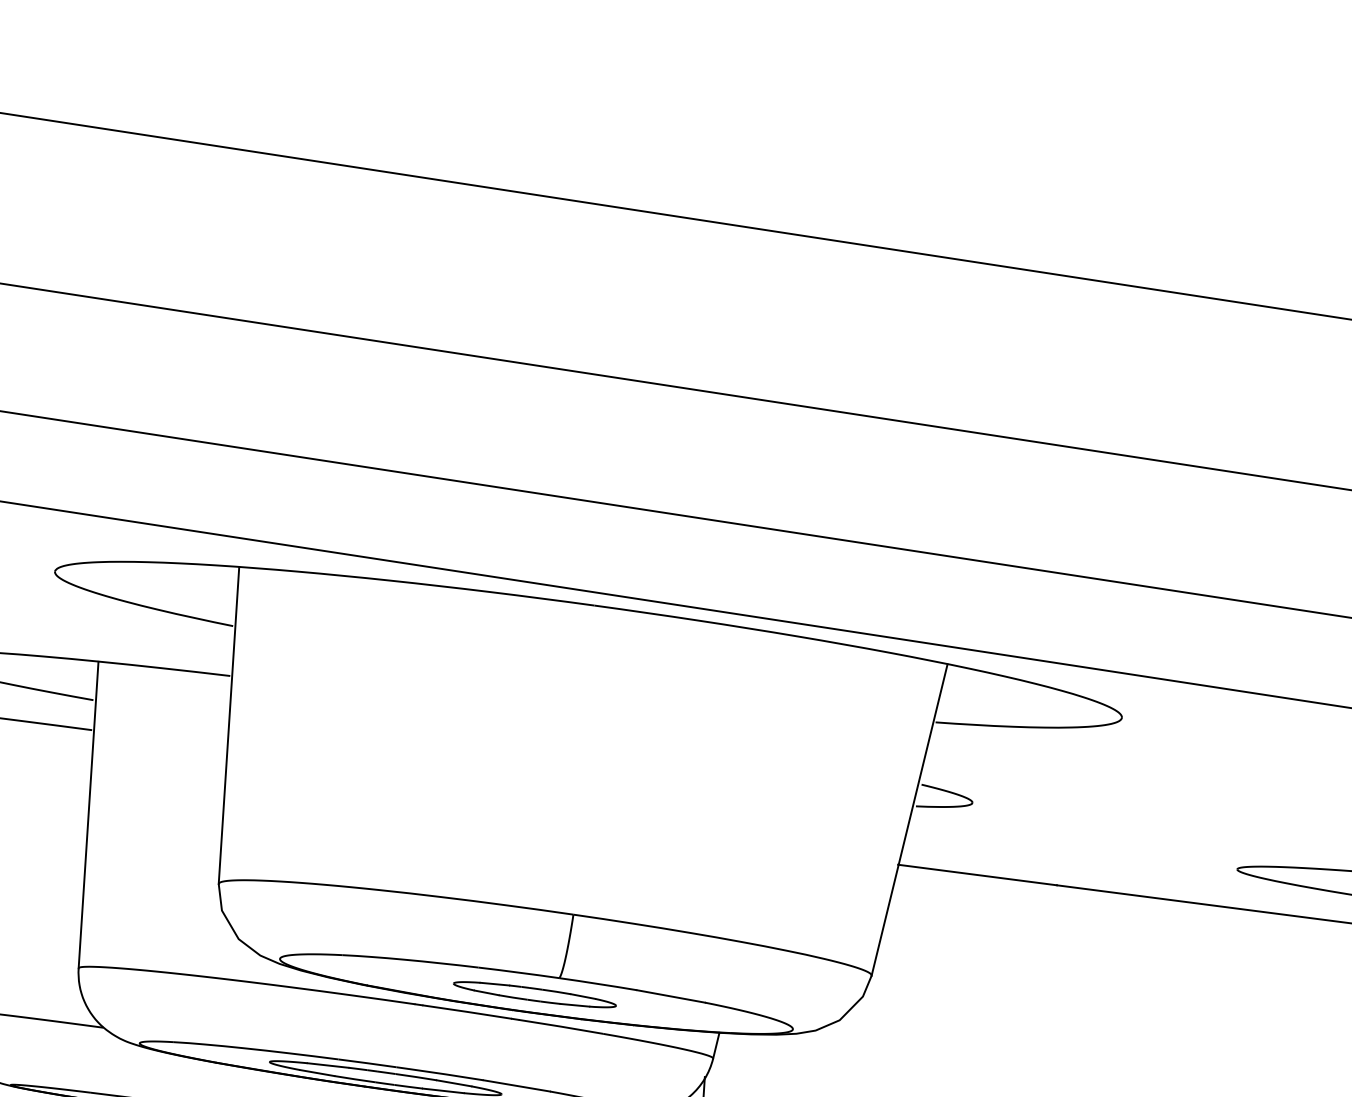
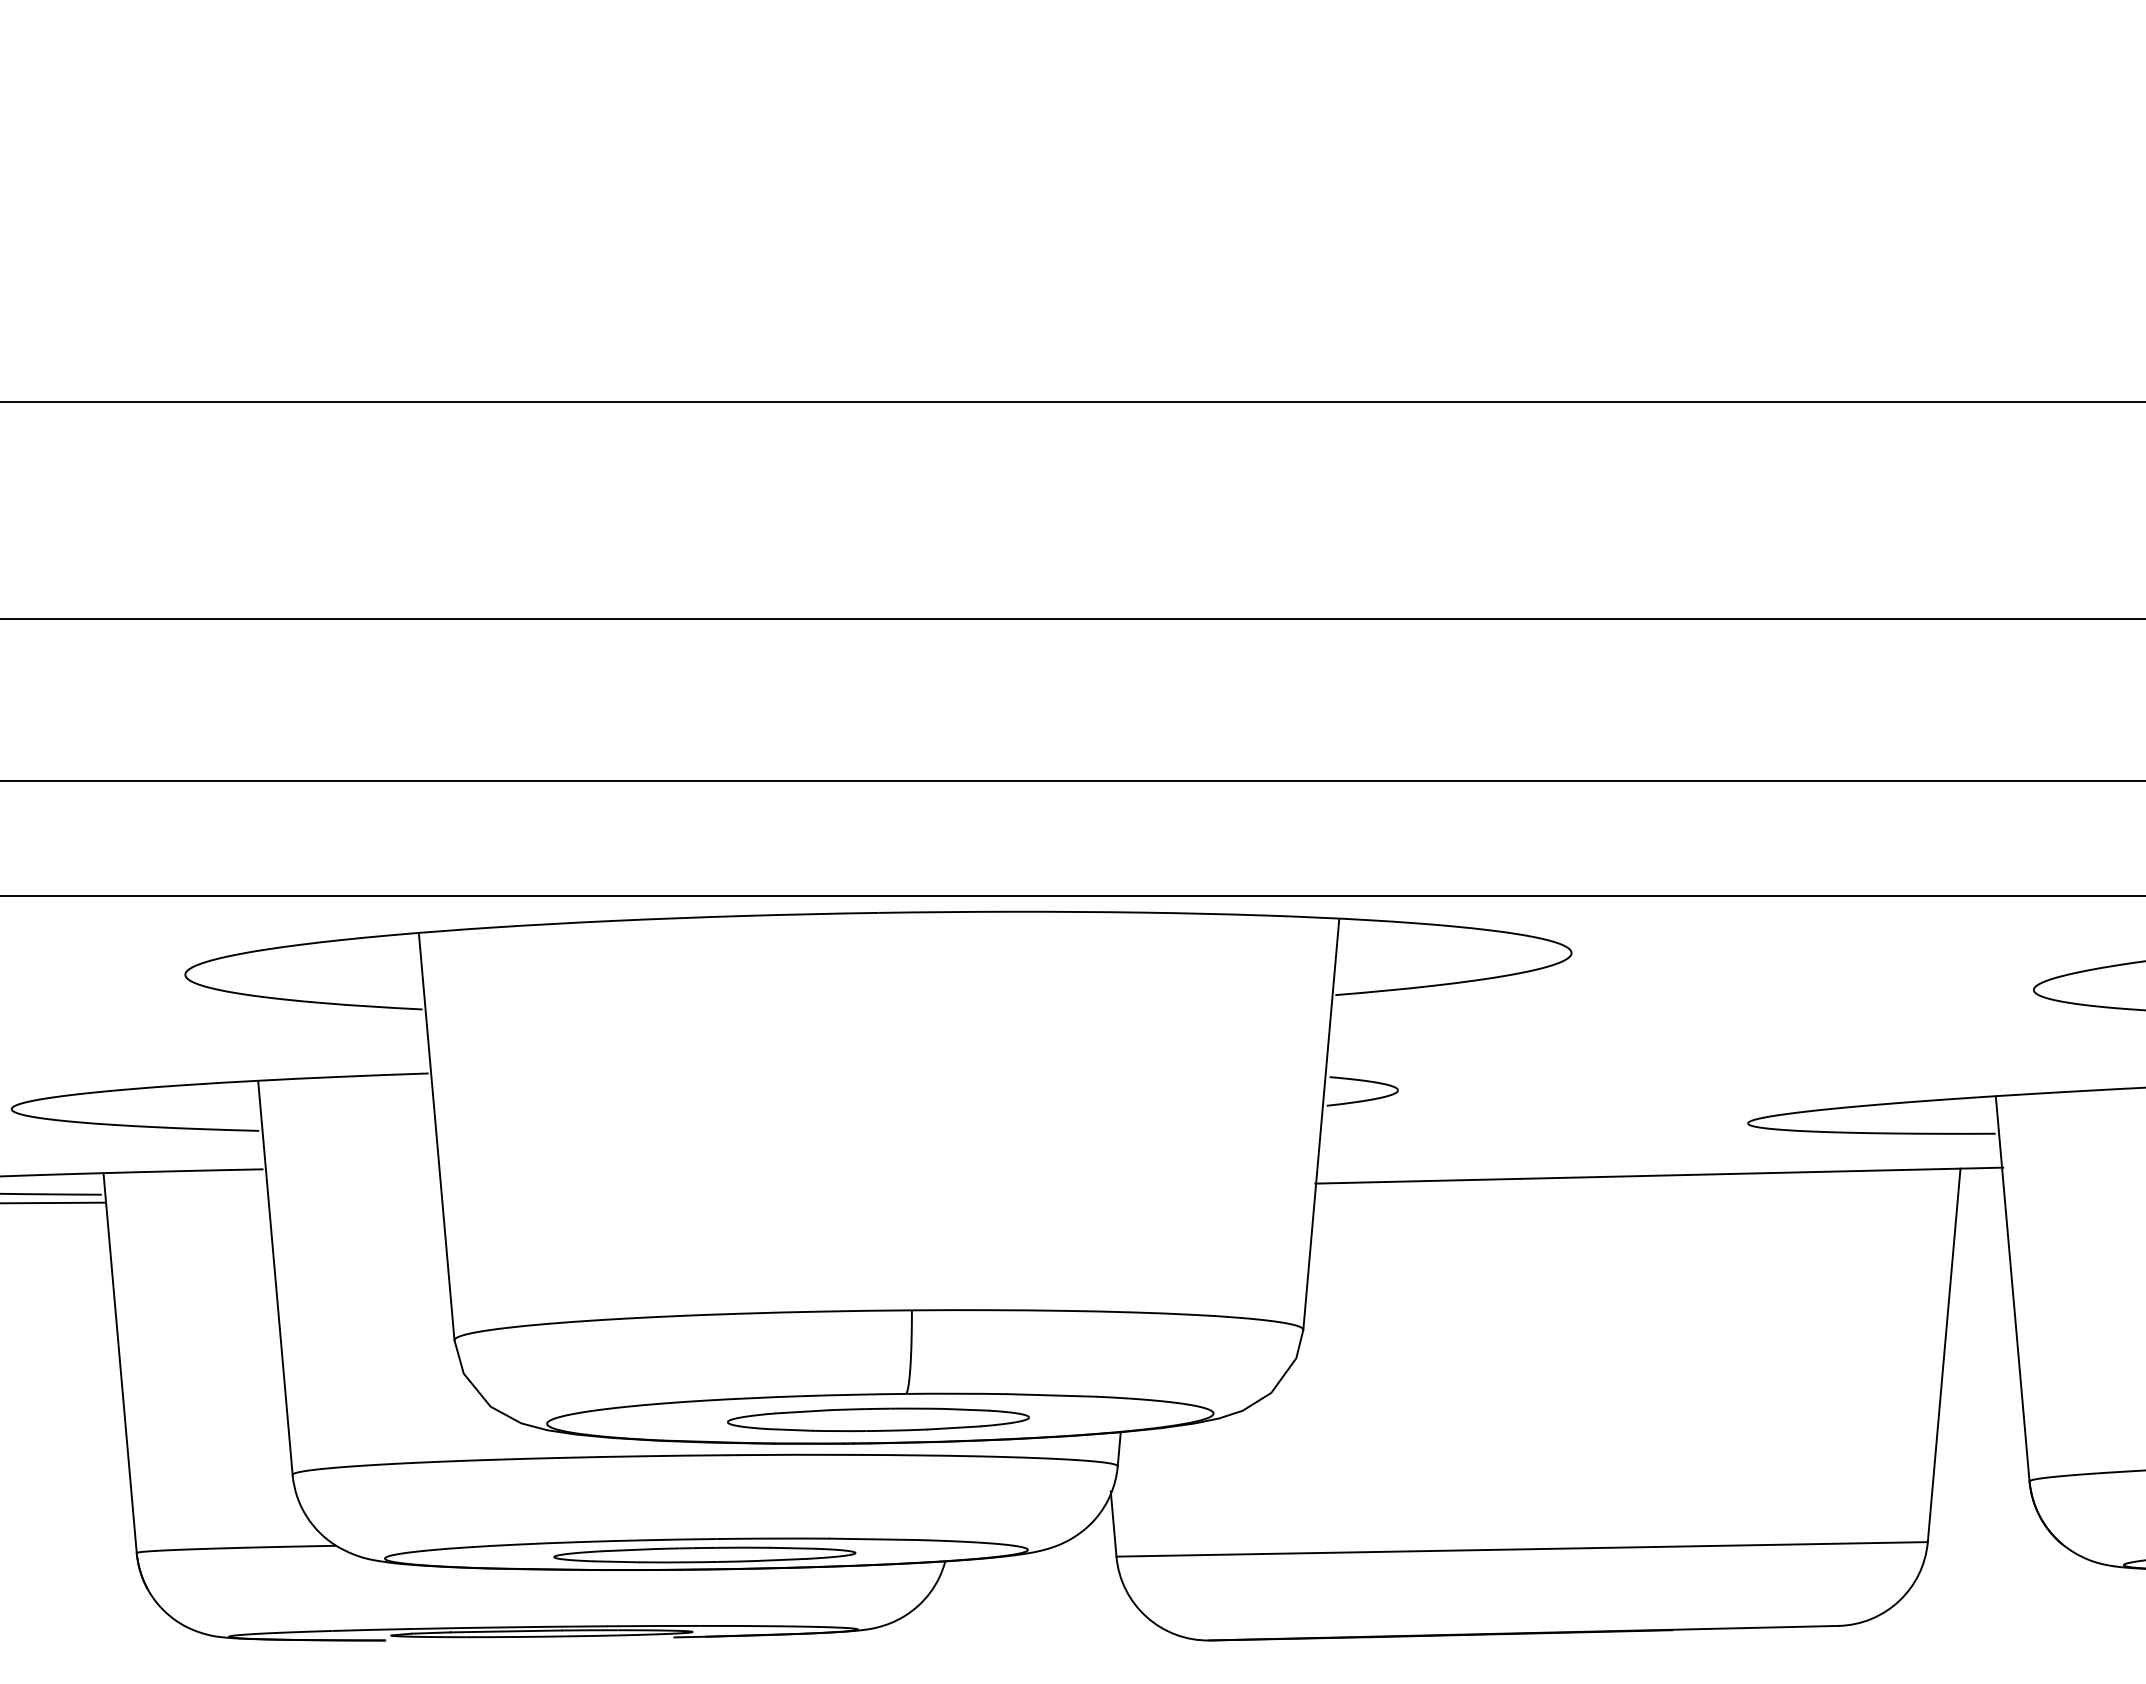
part: (534, 994) -> (878, 1419), size x1.43

